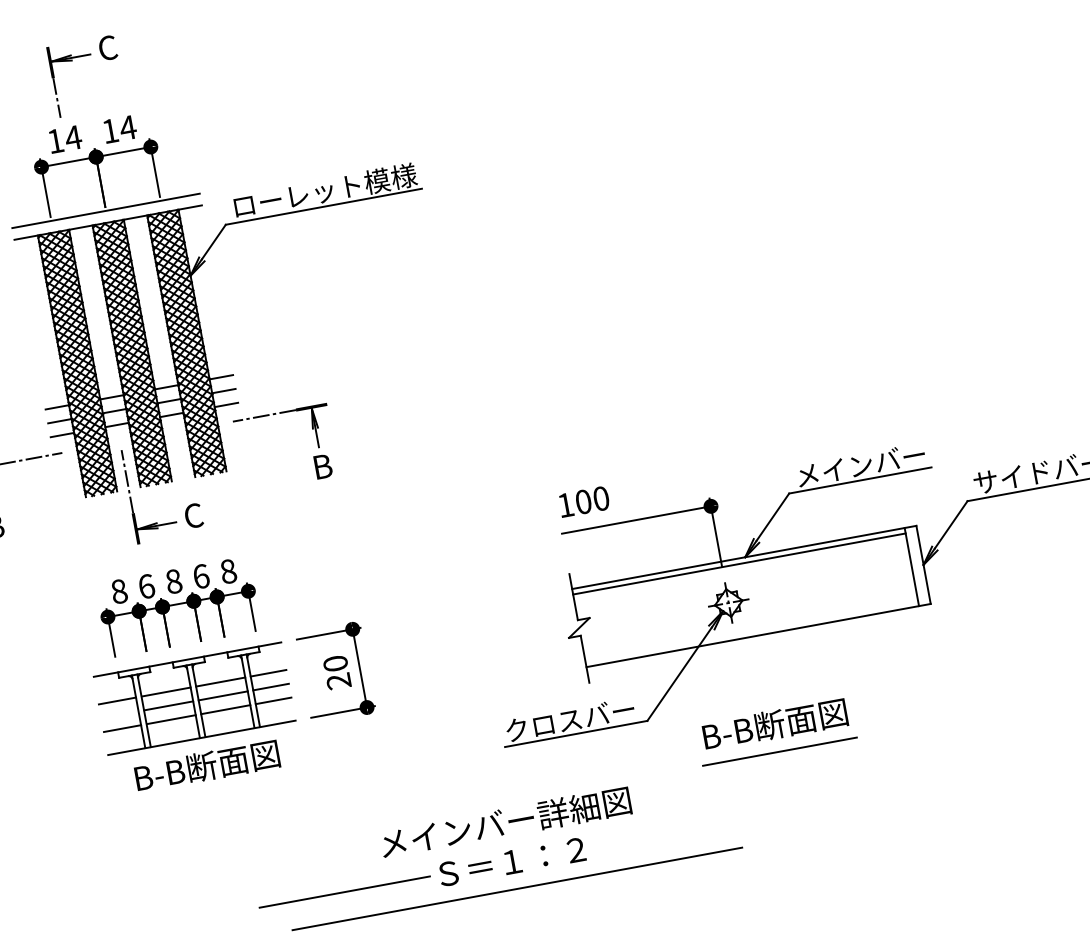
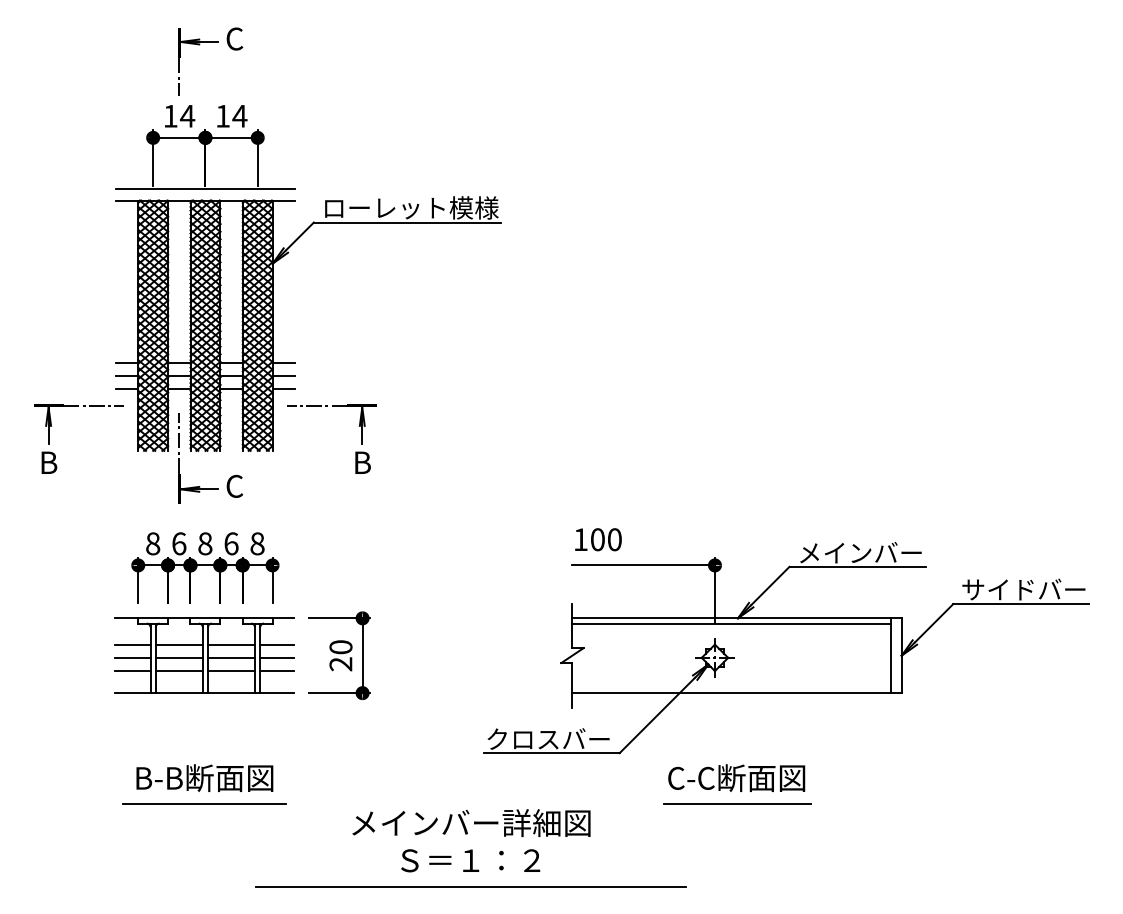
line: (119, 714) -> (132, 657), added
text: (774, 723) -> (736, 777), B-B断面図 -> C-C断面図
text: (206, 765) -> (204, 777), moved
line: (344, 891) -> (204, 803), moved

